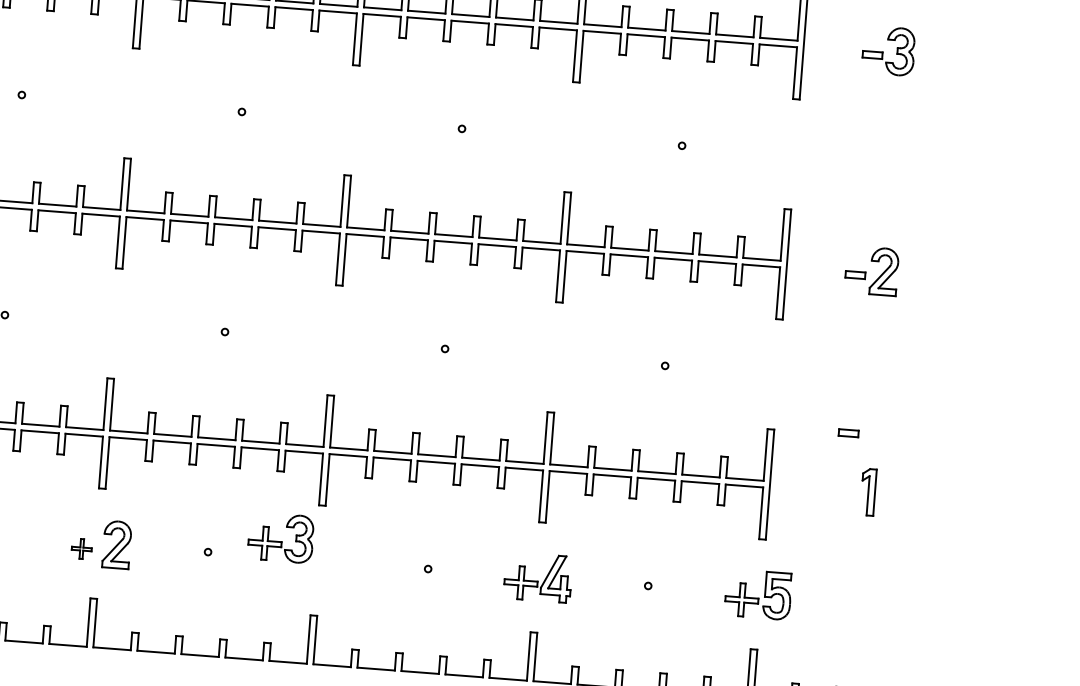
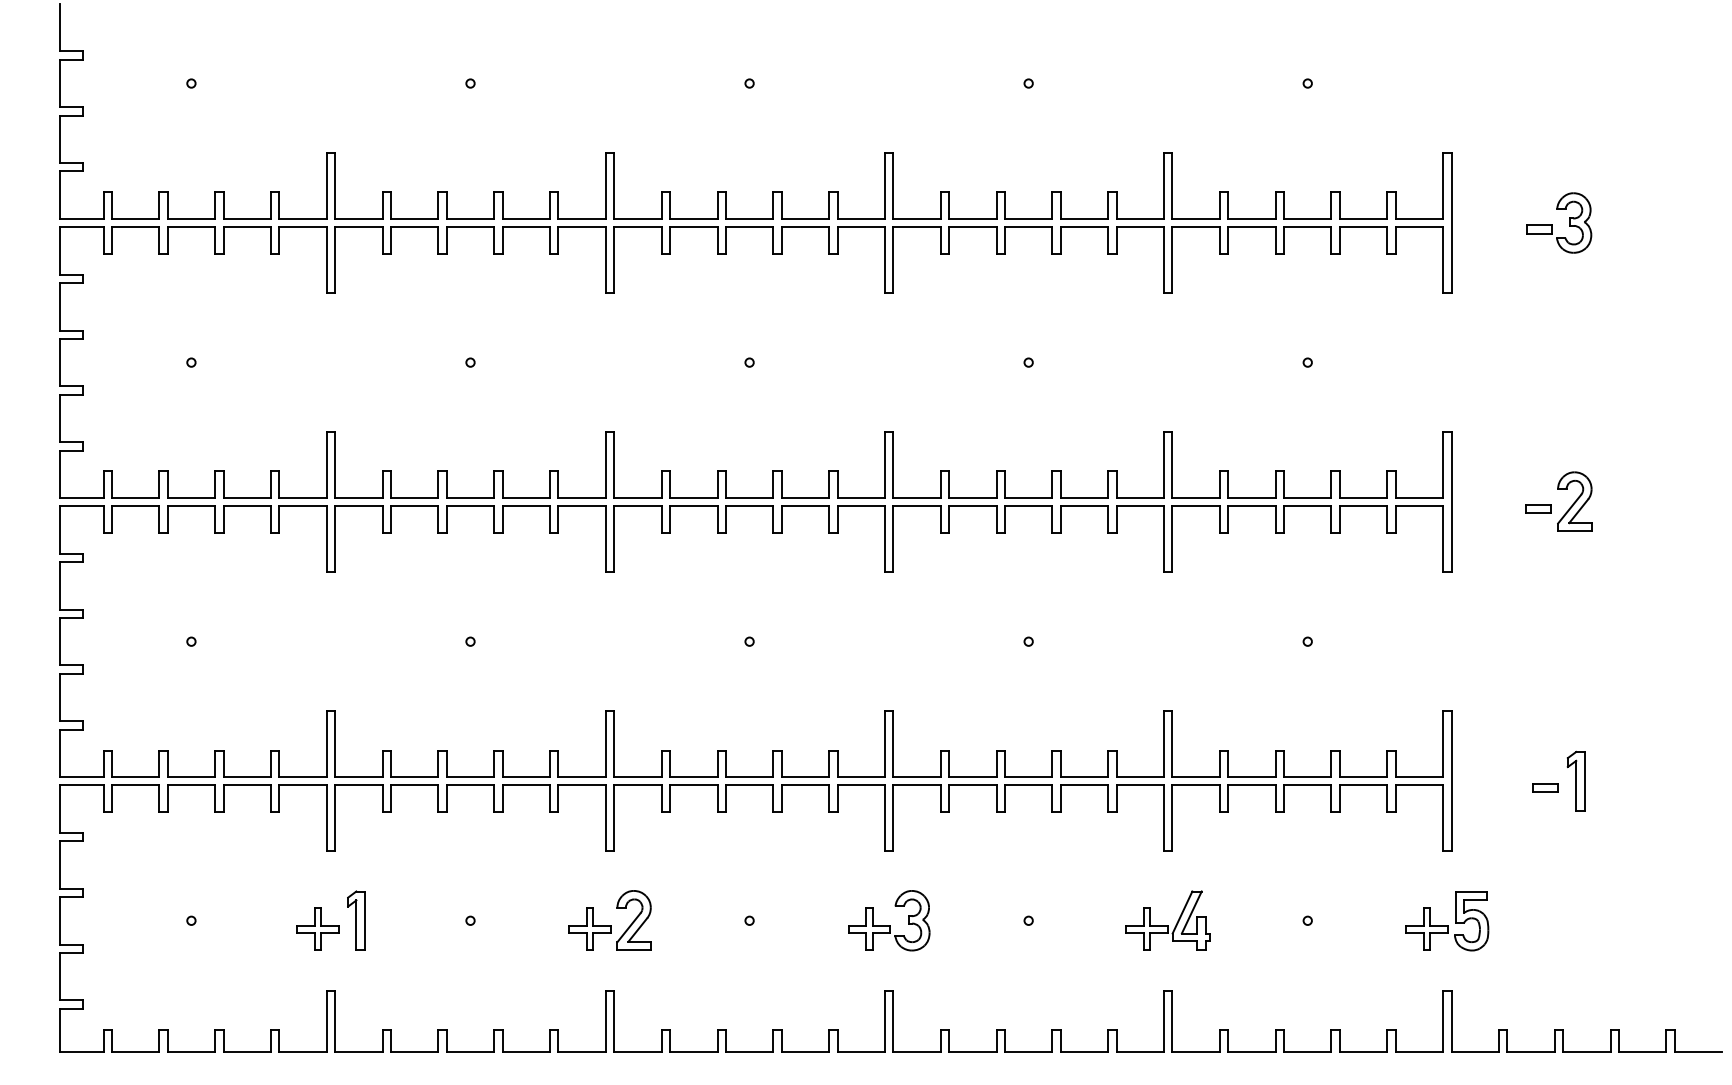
part: (848, 432) -> (1545, 787), moved
part: (281, 537) -> (889, 920), moved
part: (81, 548) -> (589, 928), size x1.67

